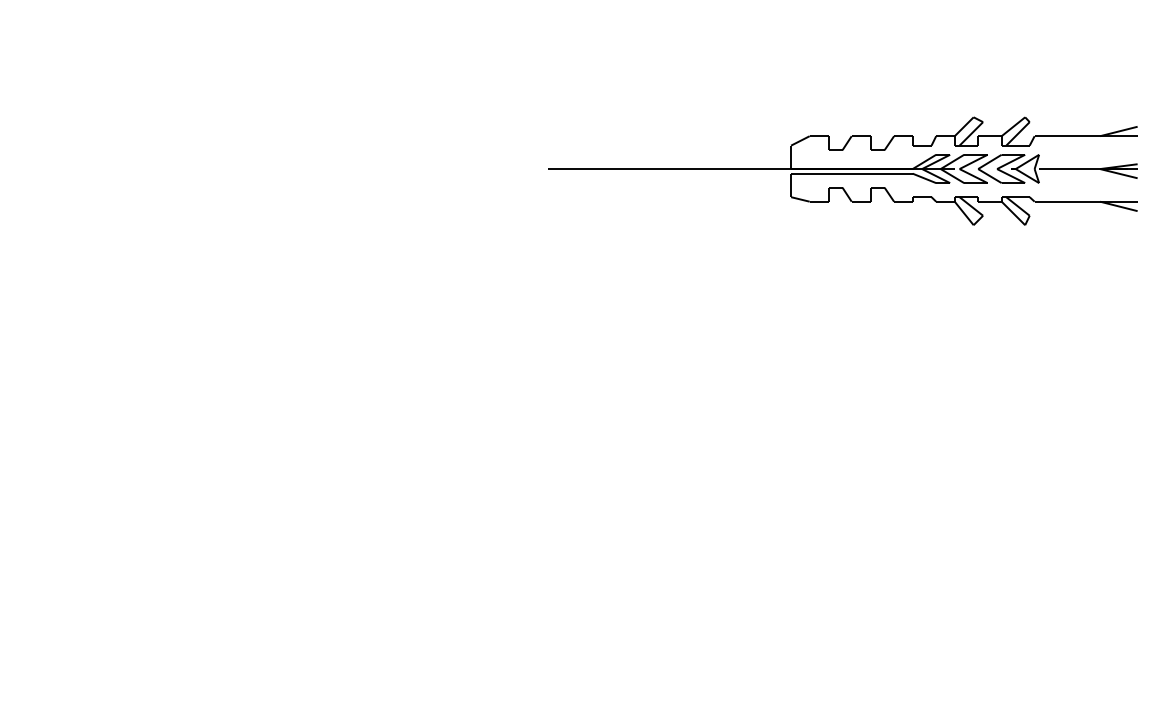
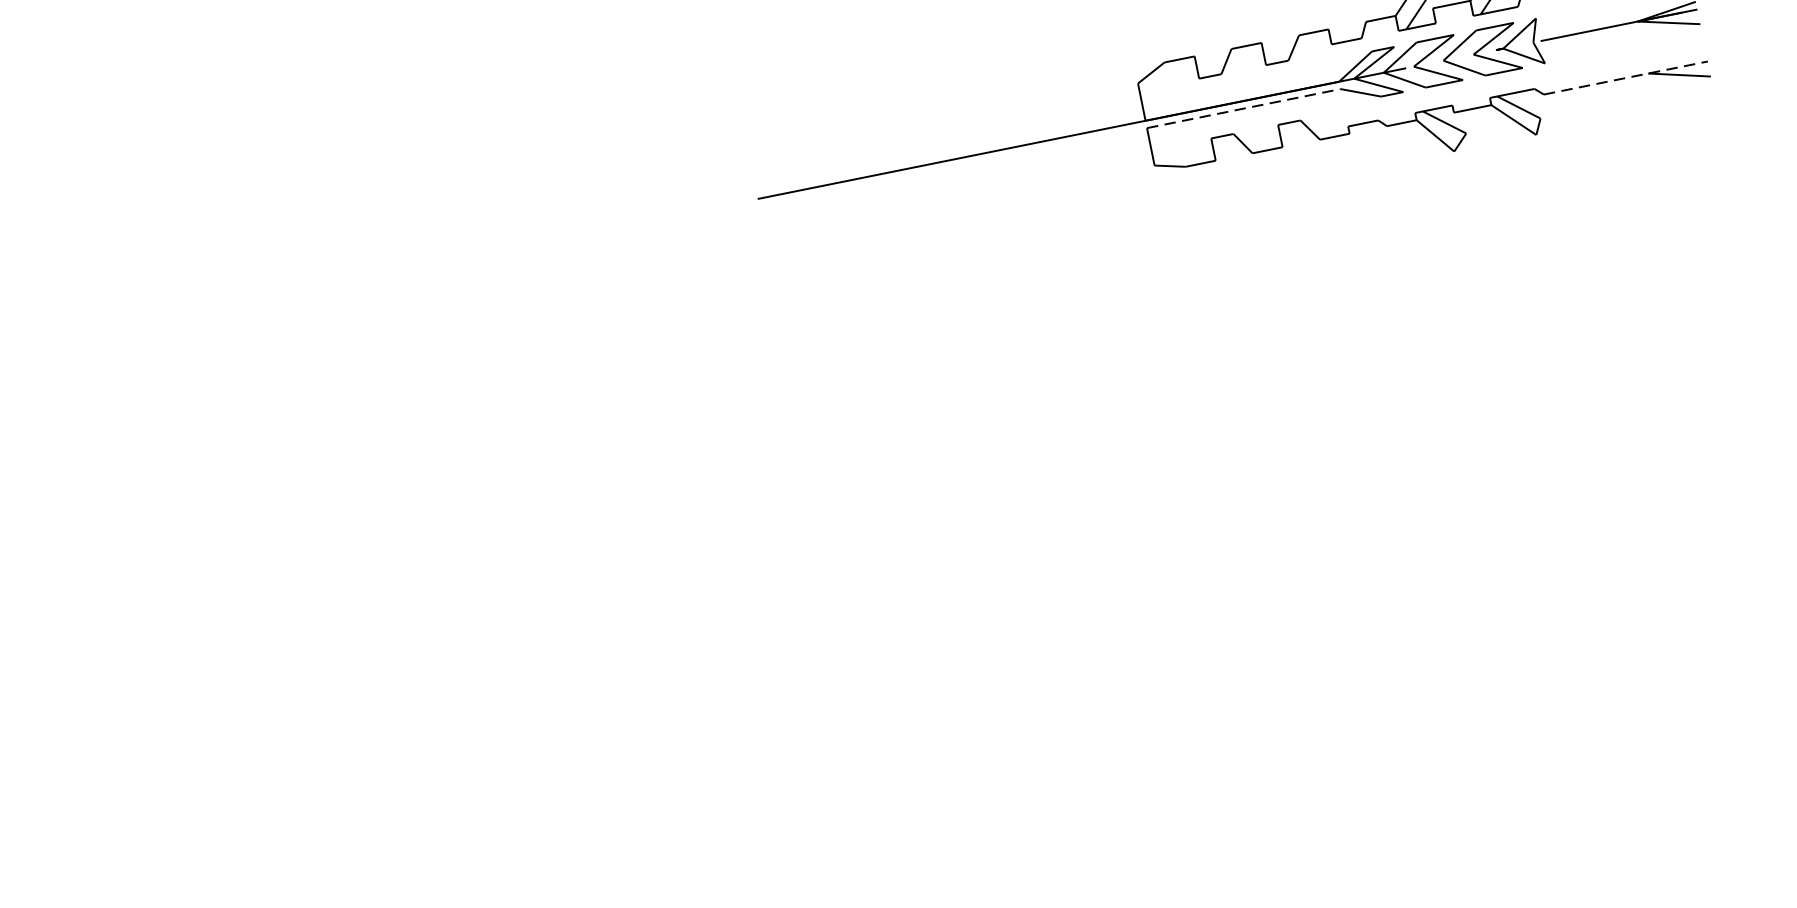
line: (851, 173) -> (1243, 108), solid -> dashed
line: (1086, 201) -> (1626, 77), solid -> dashed

